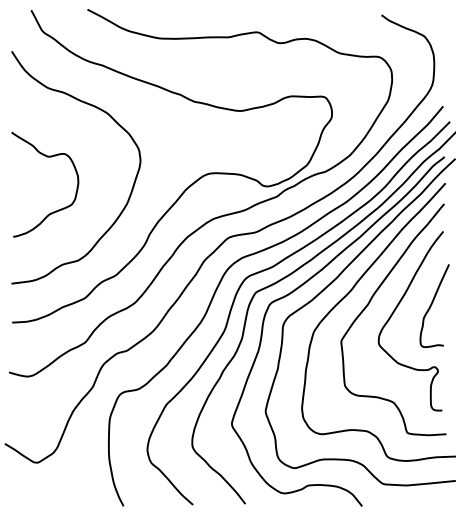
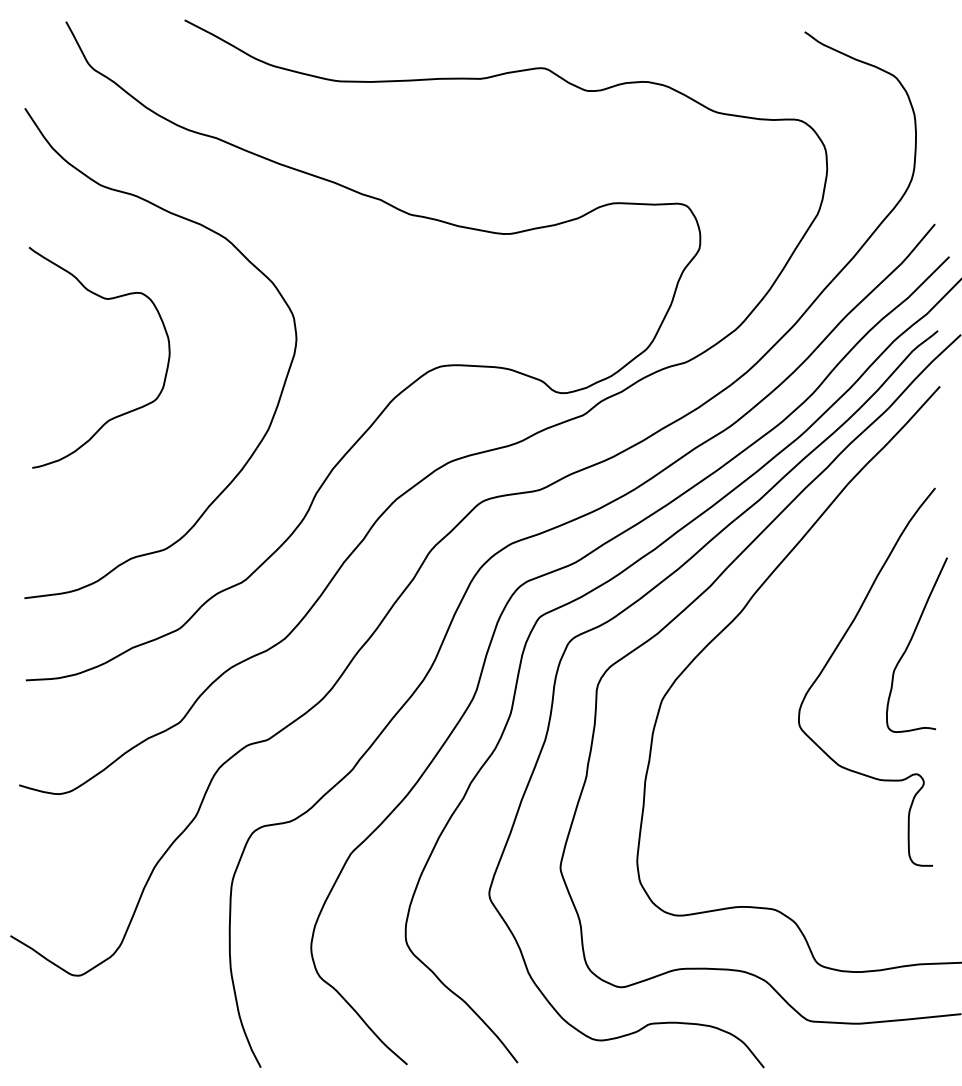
curve: (46, 157) -> (102, 300), moved
curve: (369, 304) -> (779, 642), removed

